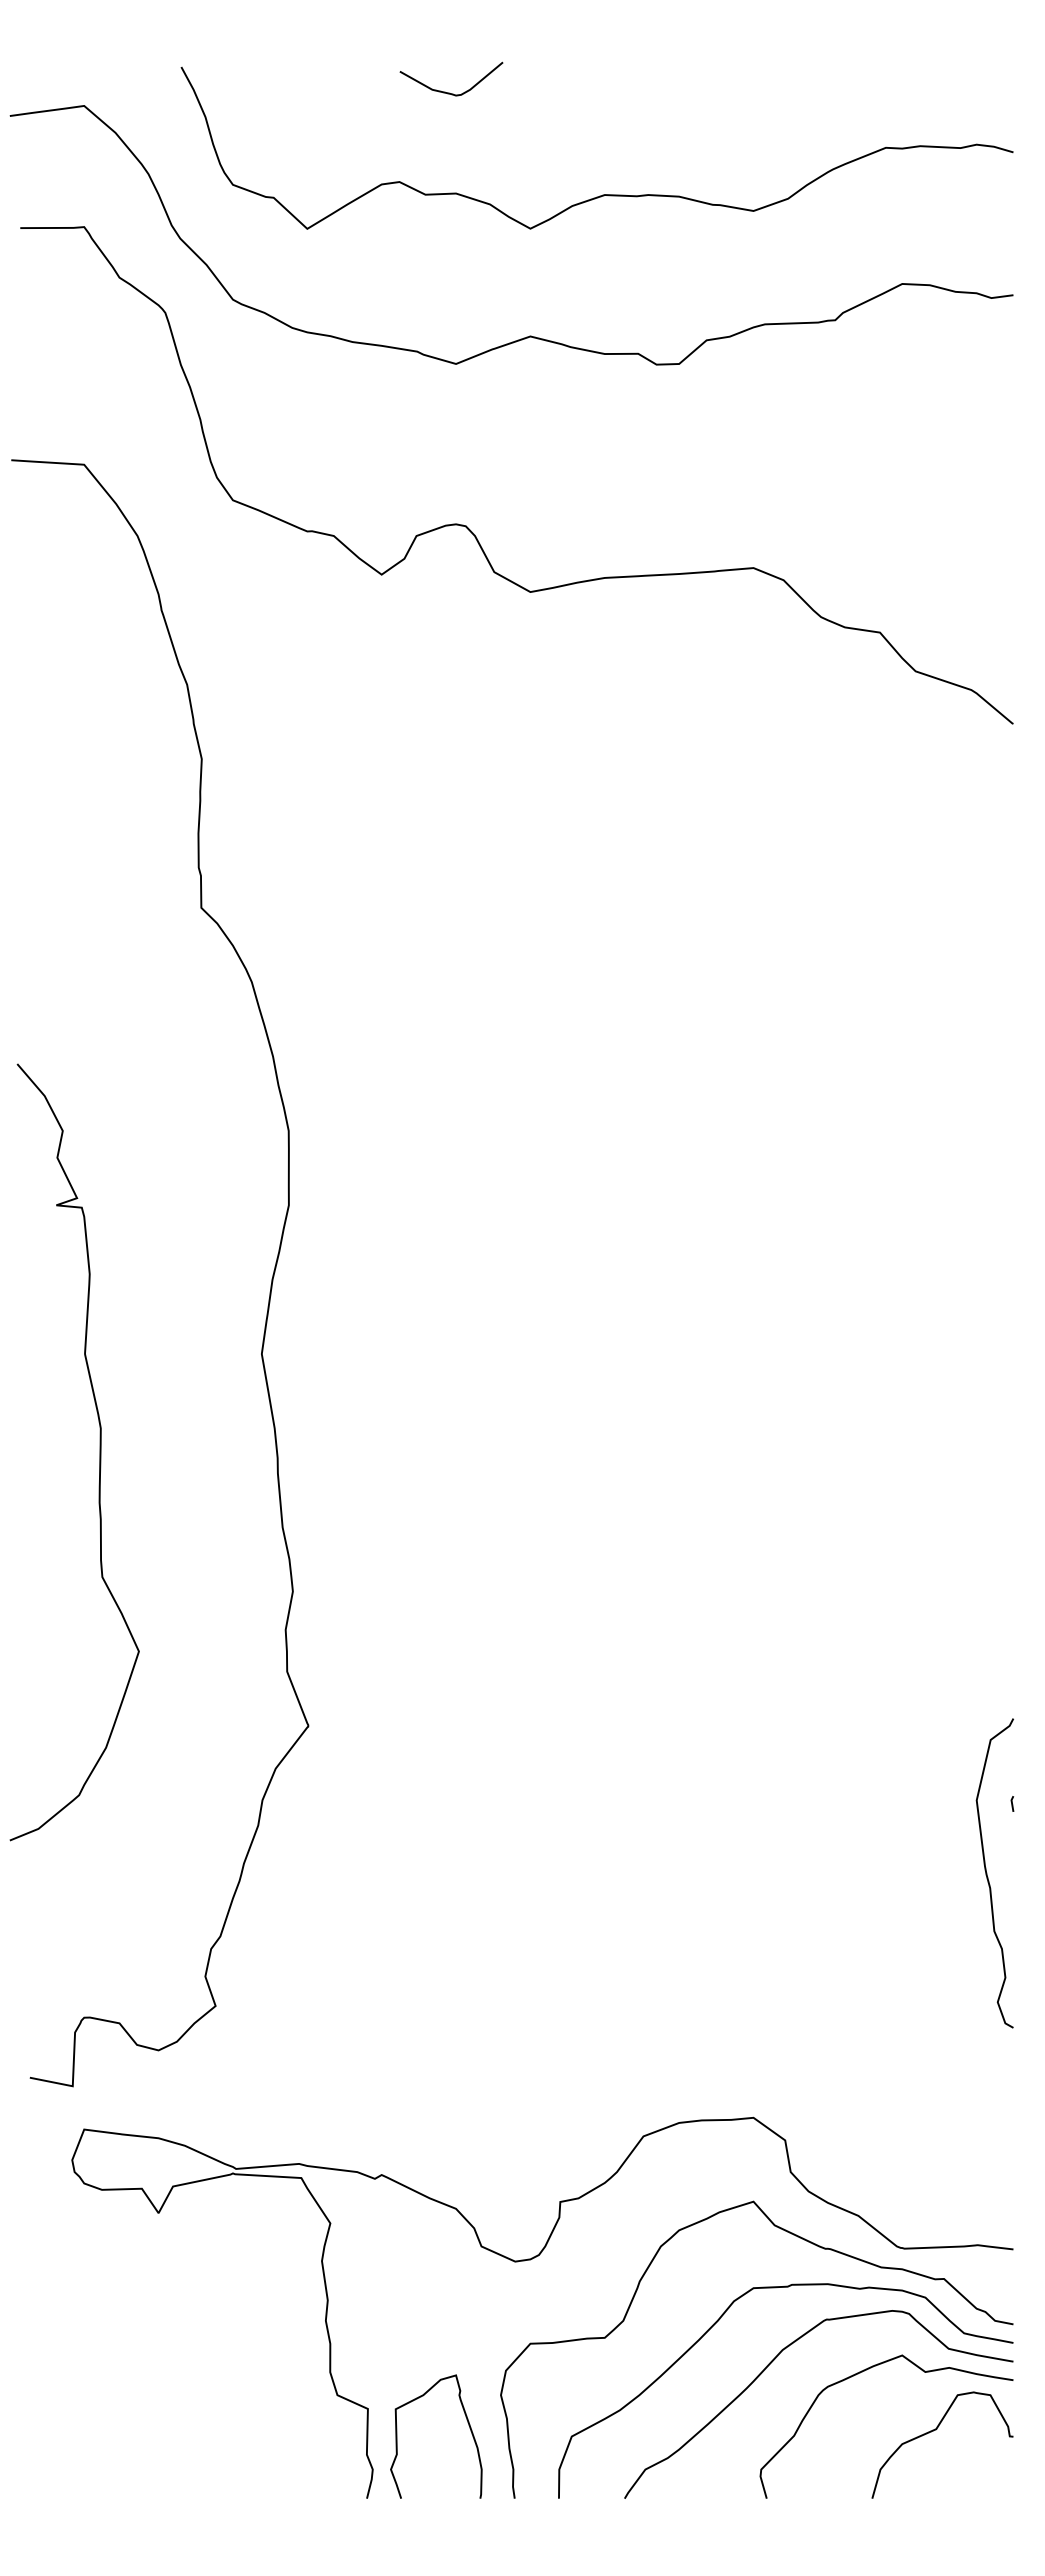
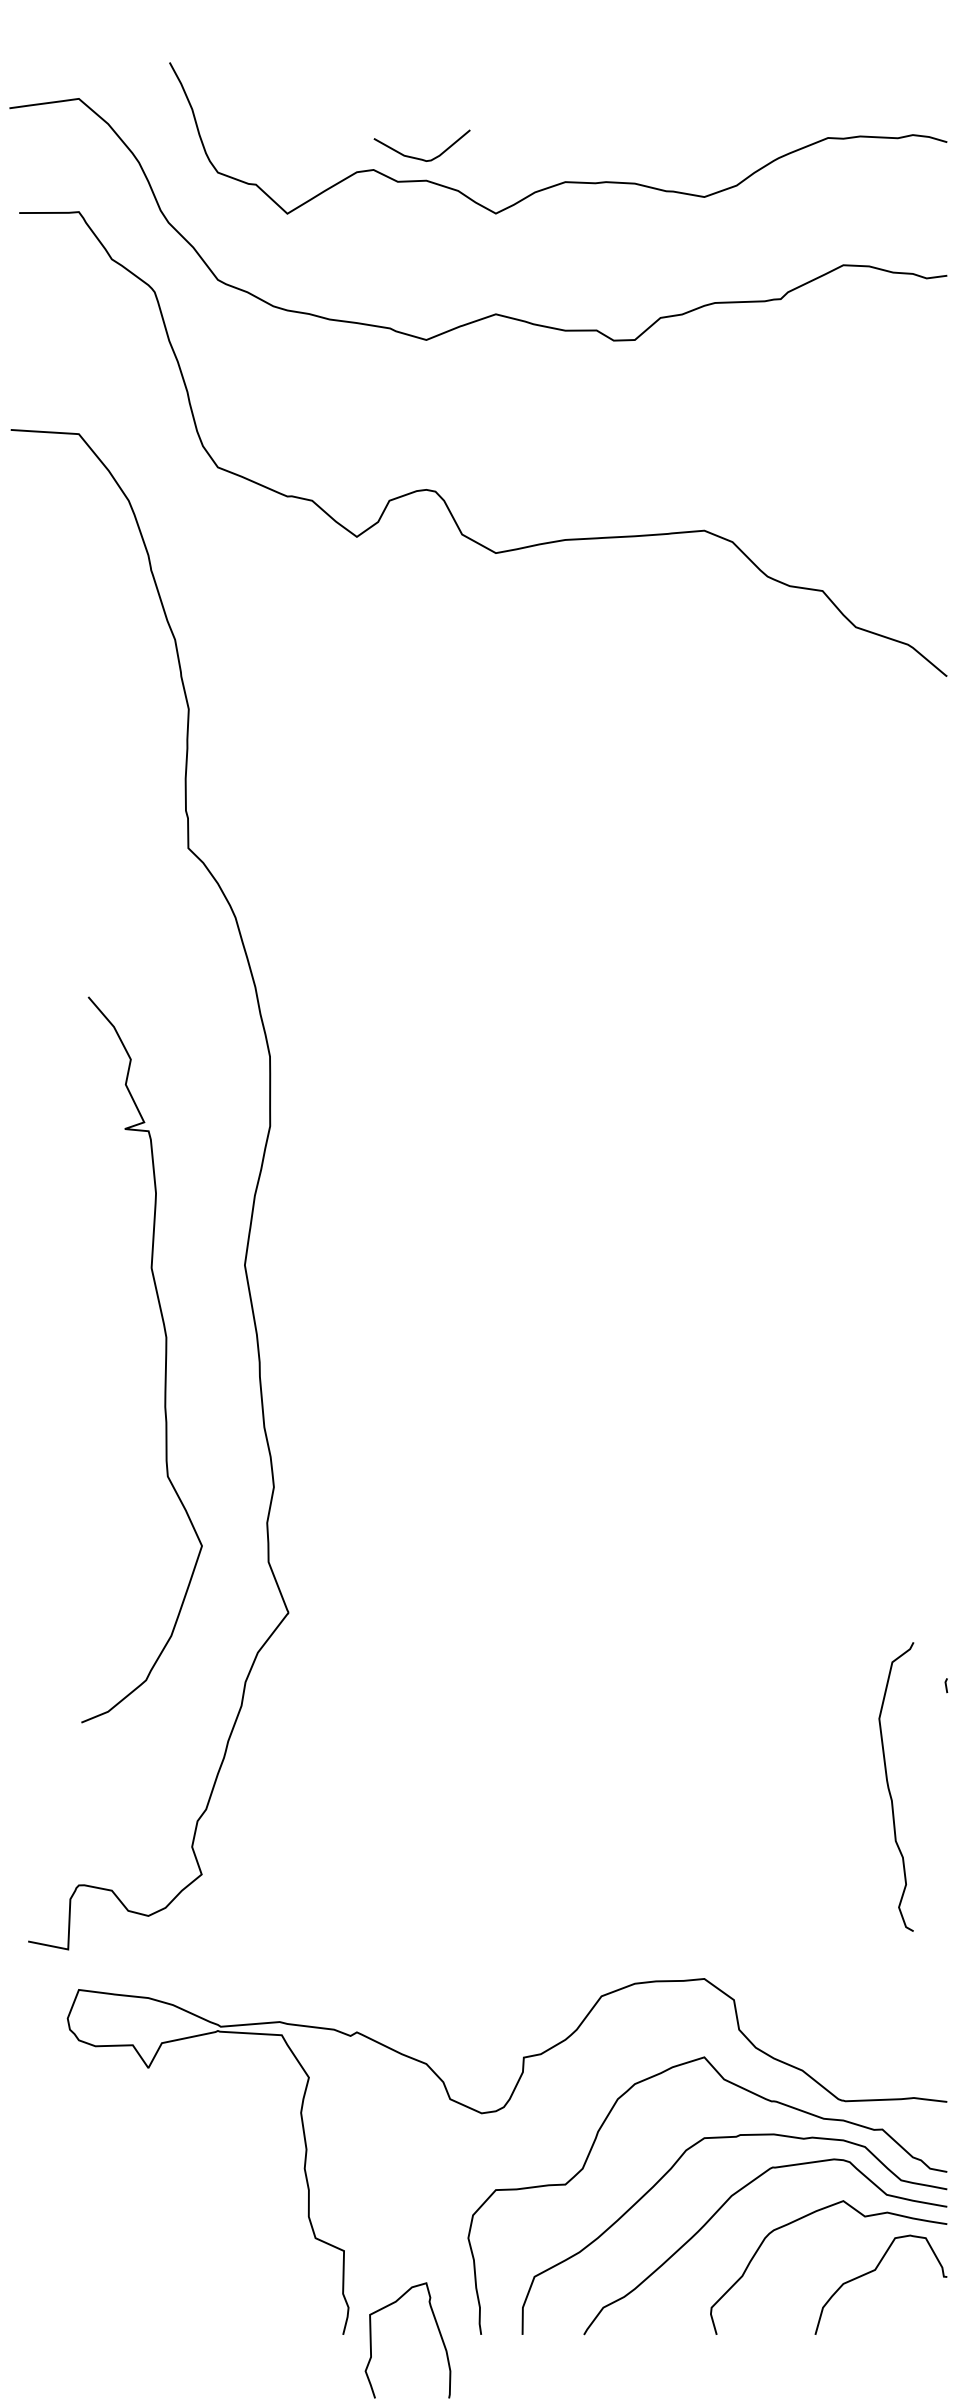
curve: (449, 92) -> (420, 158), moved
curve: (99, 1452) -> (165, 1360), moved
curve: (987, 1873) -> (889, 1787), moved
curve: (468, 2425) -> (438, 2330), moved

